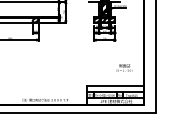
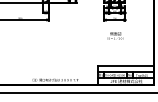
text: (124, 67) -> (115, 35), moved

